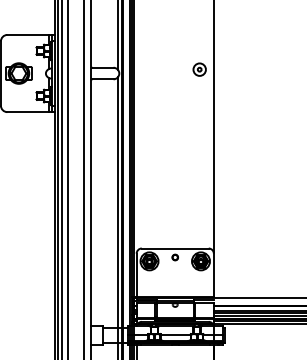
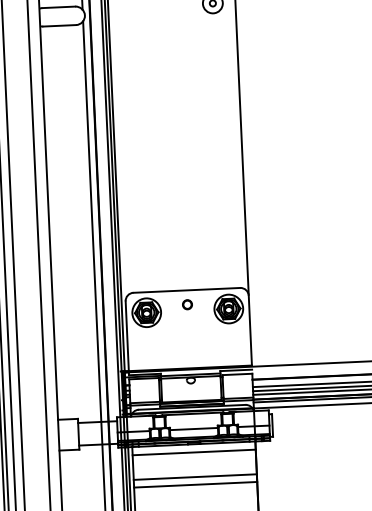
line: (174, 350) -> (193, 453), added

